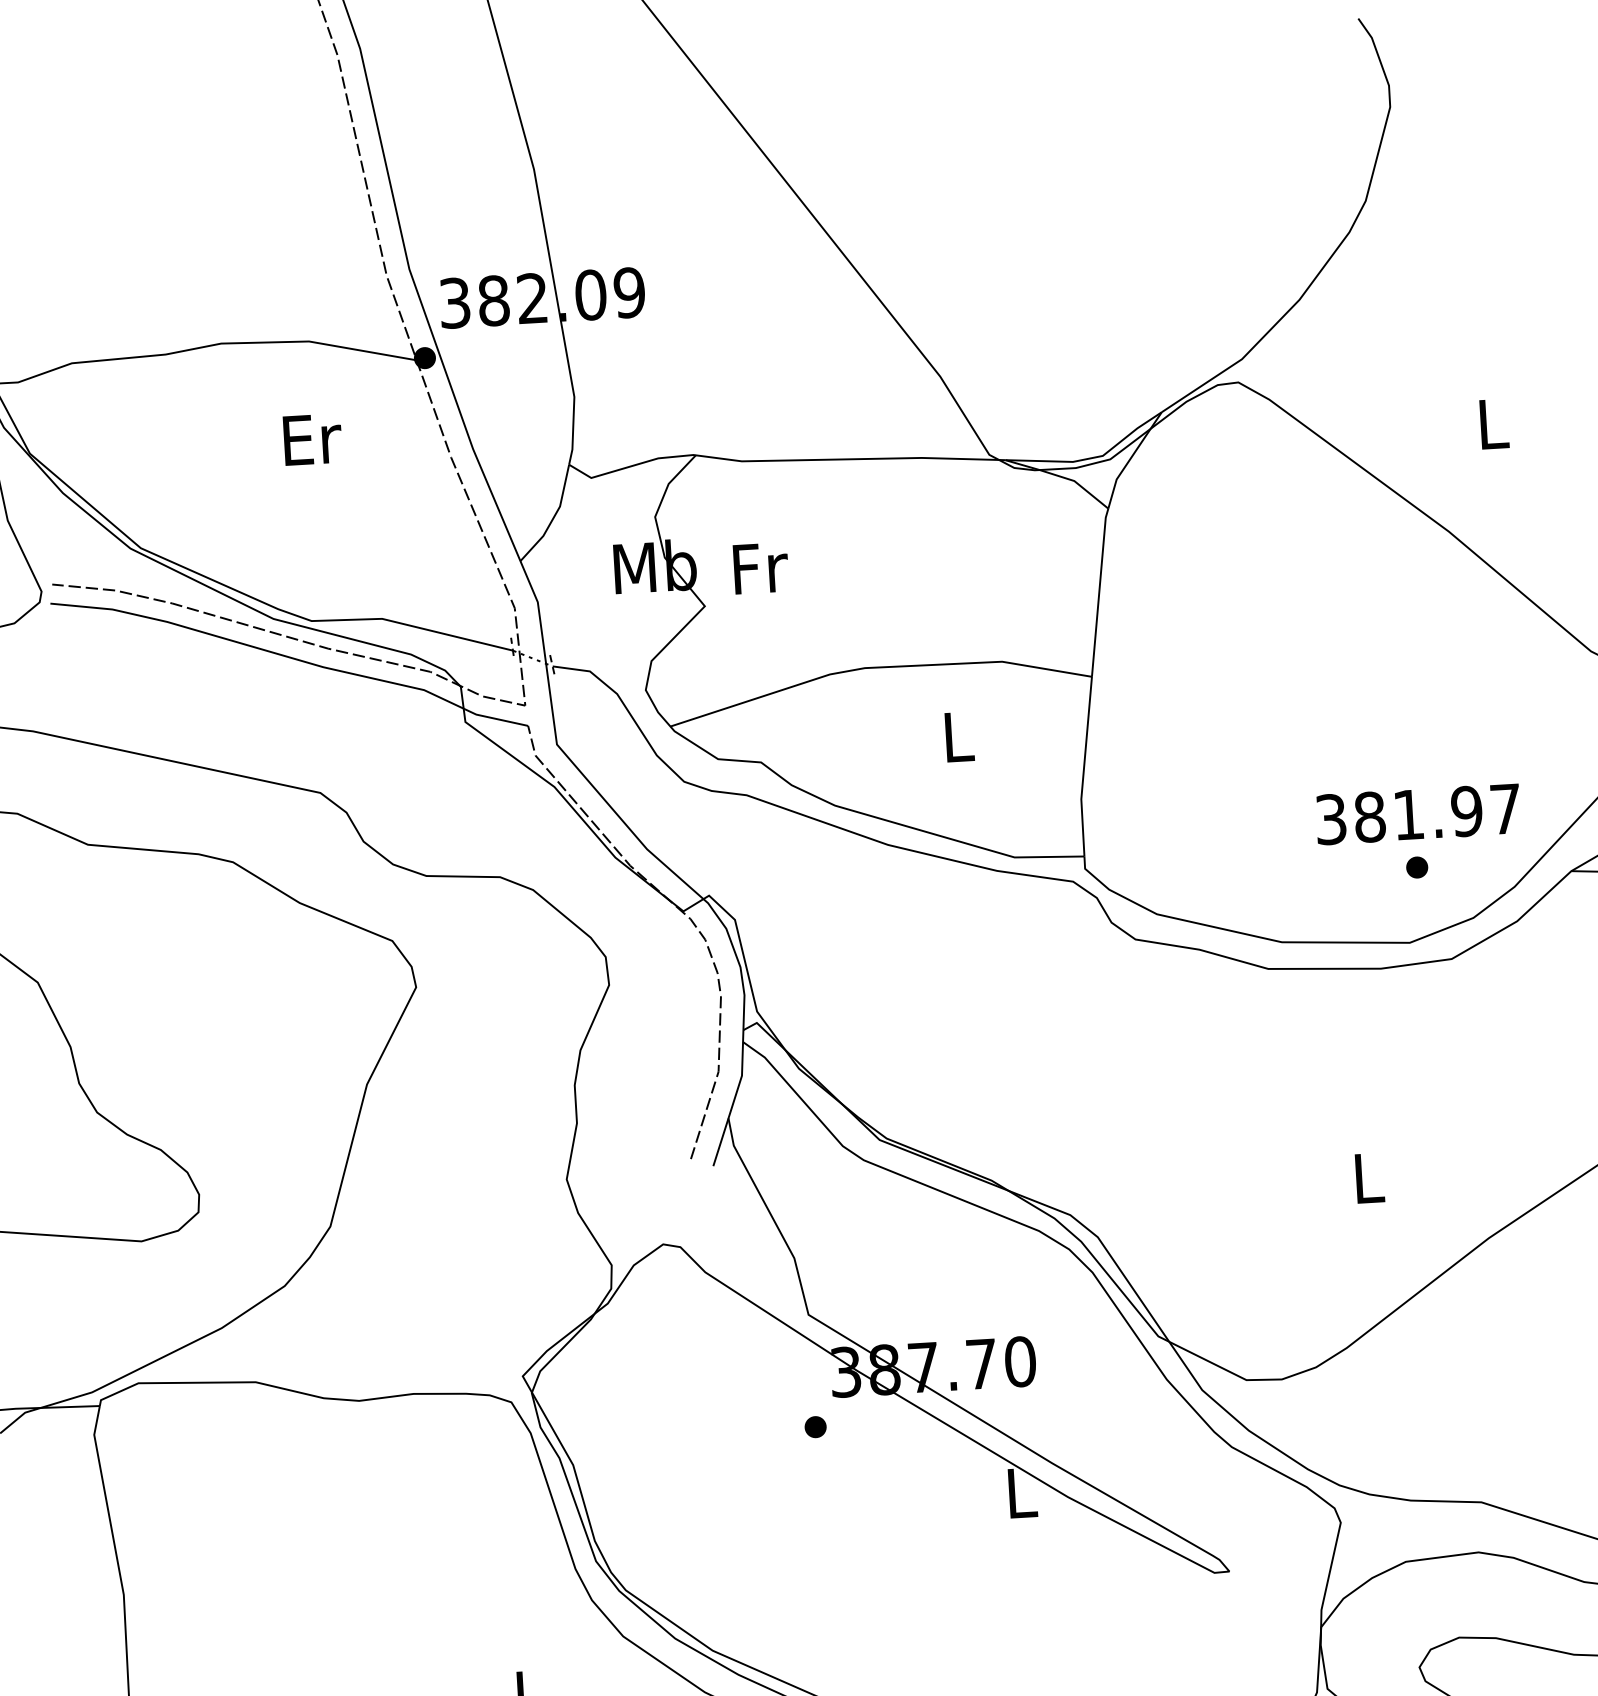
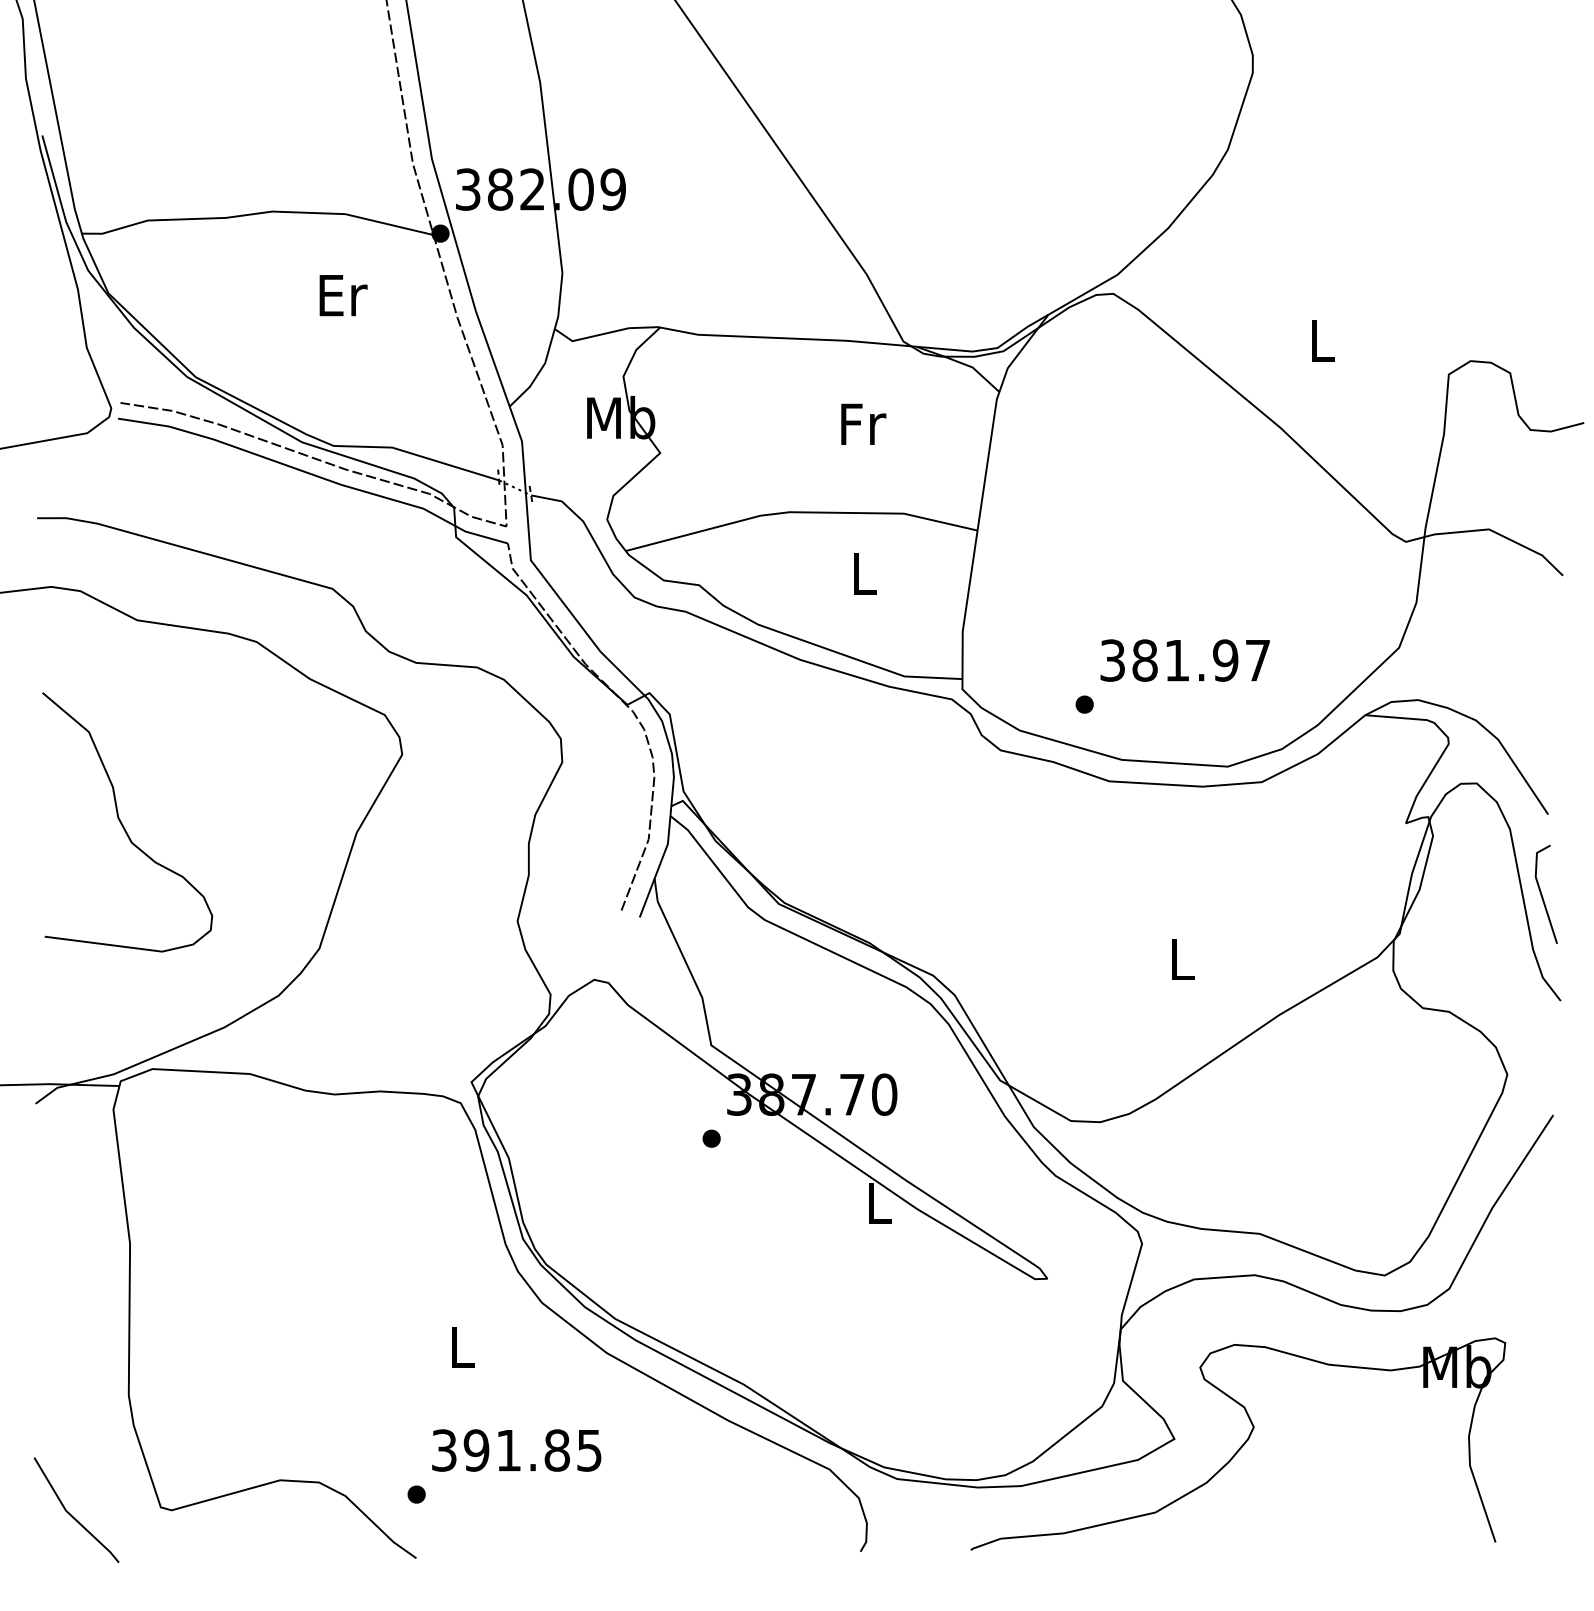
text: (760, 567) -> (863, 423), moved
text: (1417, 814) -> (1184, 660), moved
part: (1416, 867) -> (1084, 704), moved

